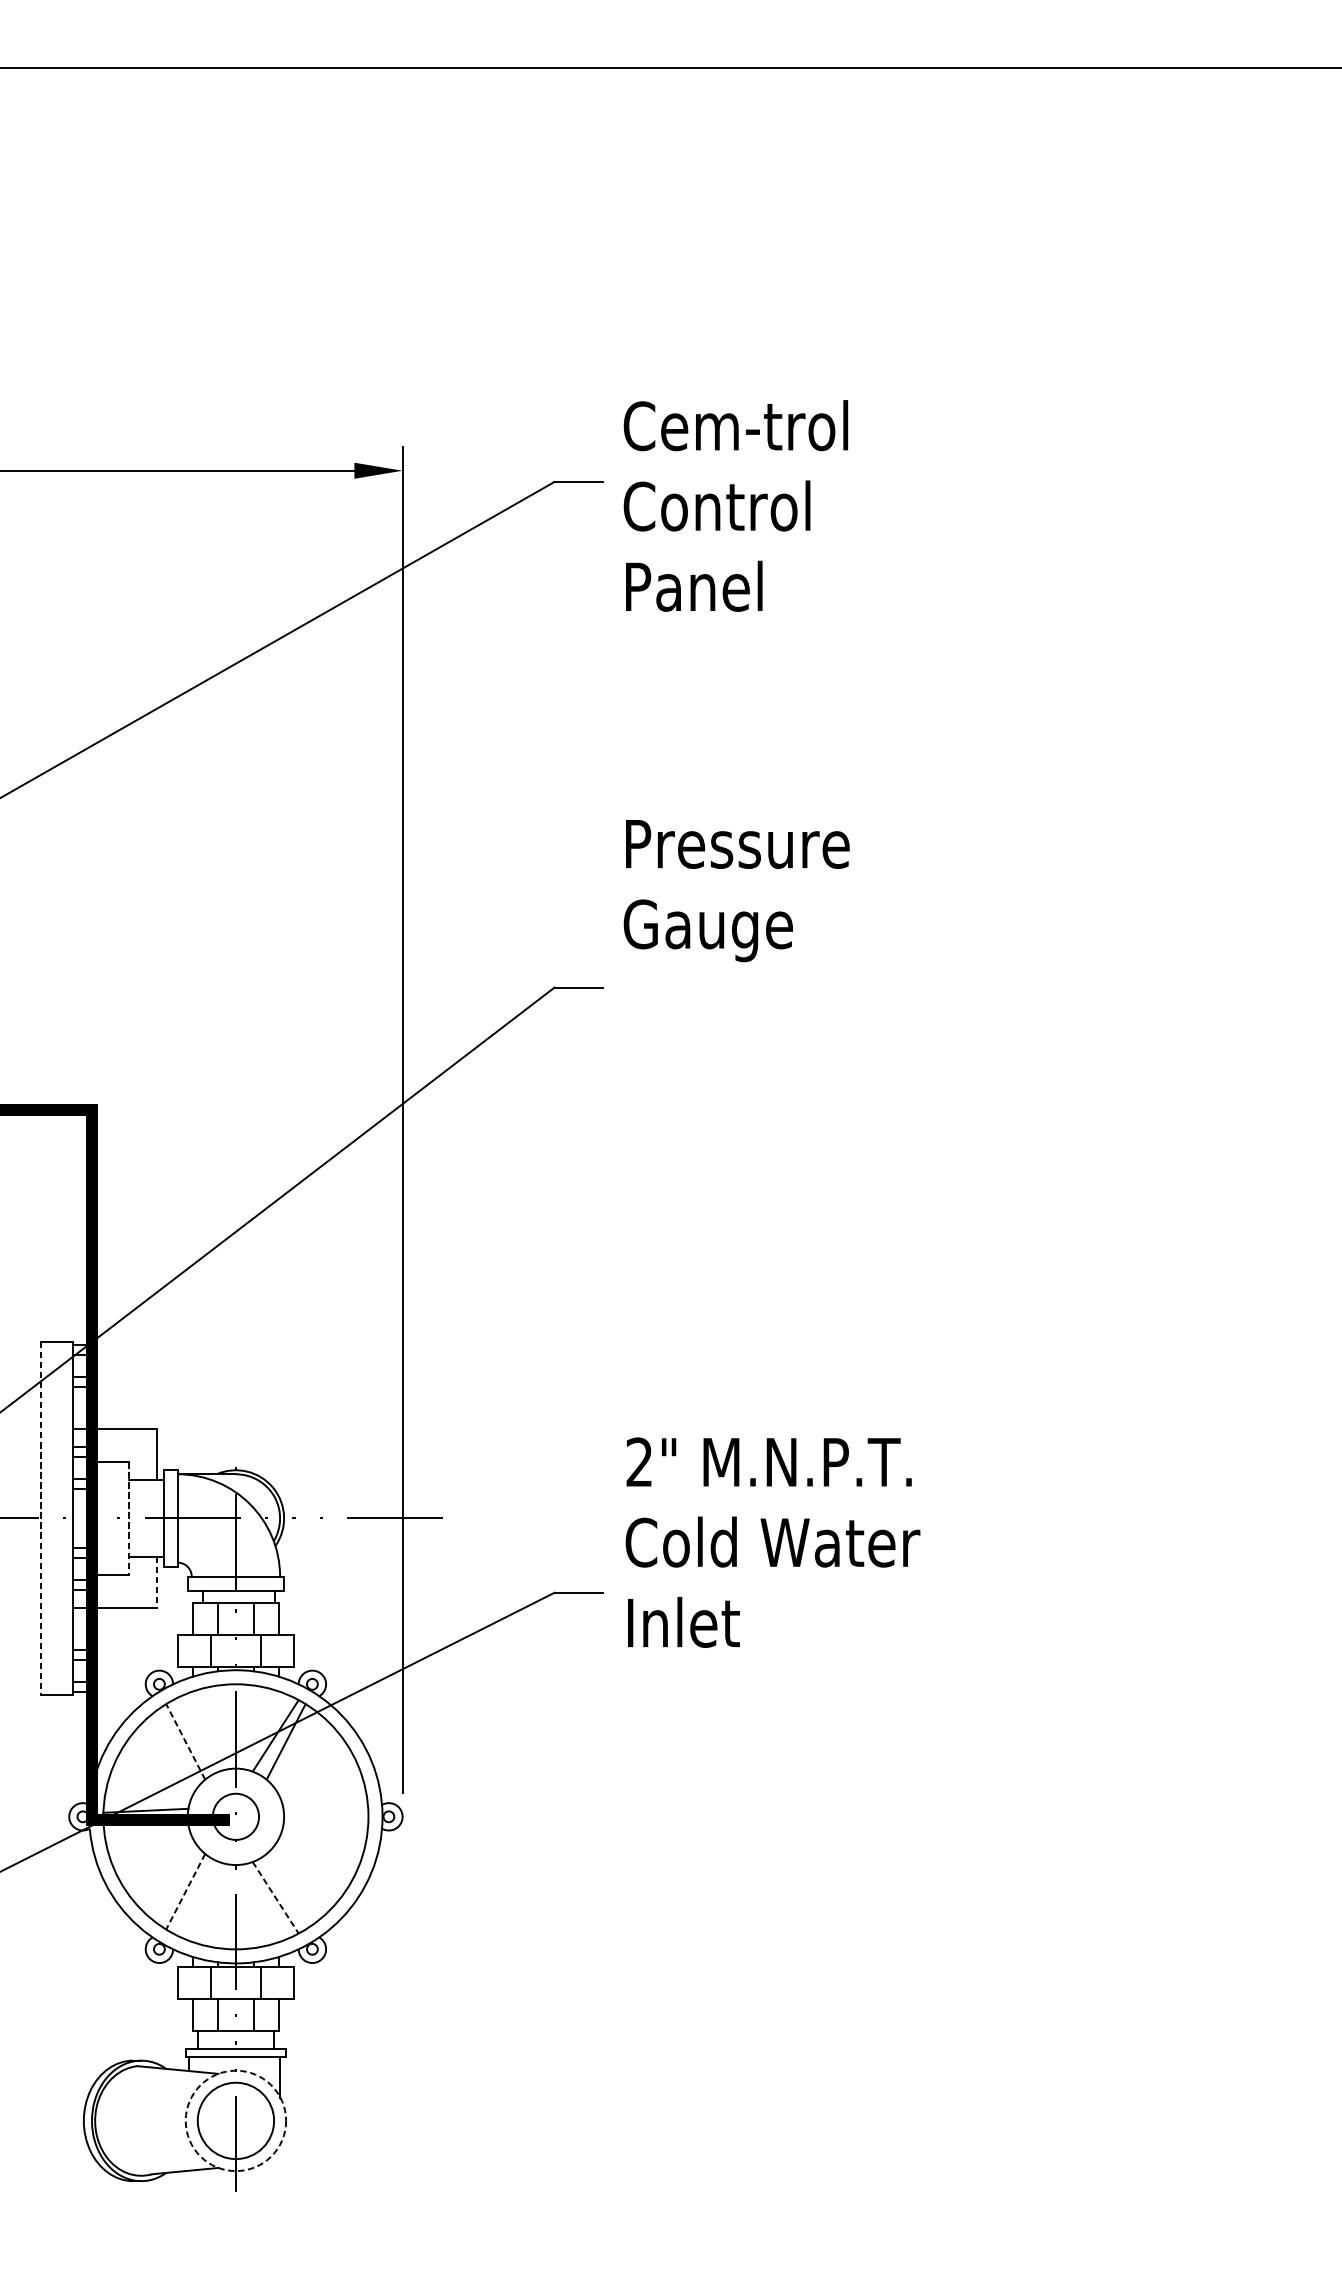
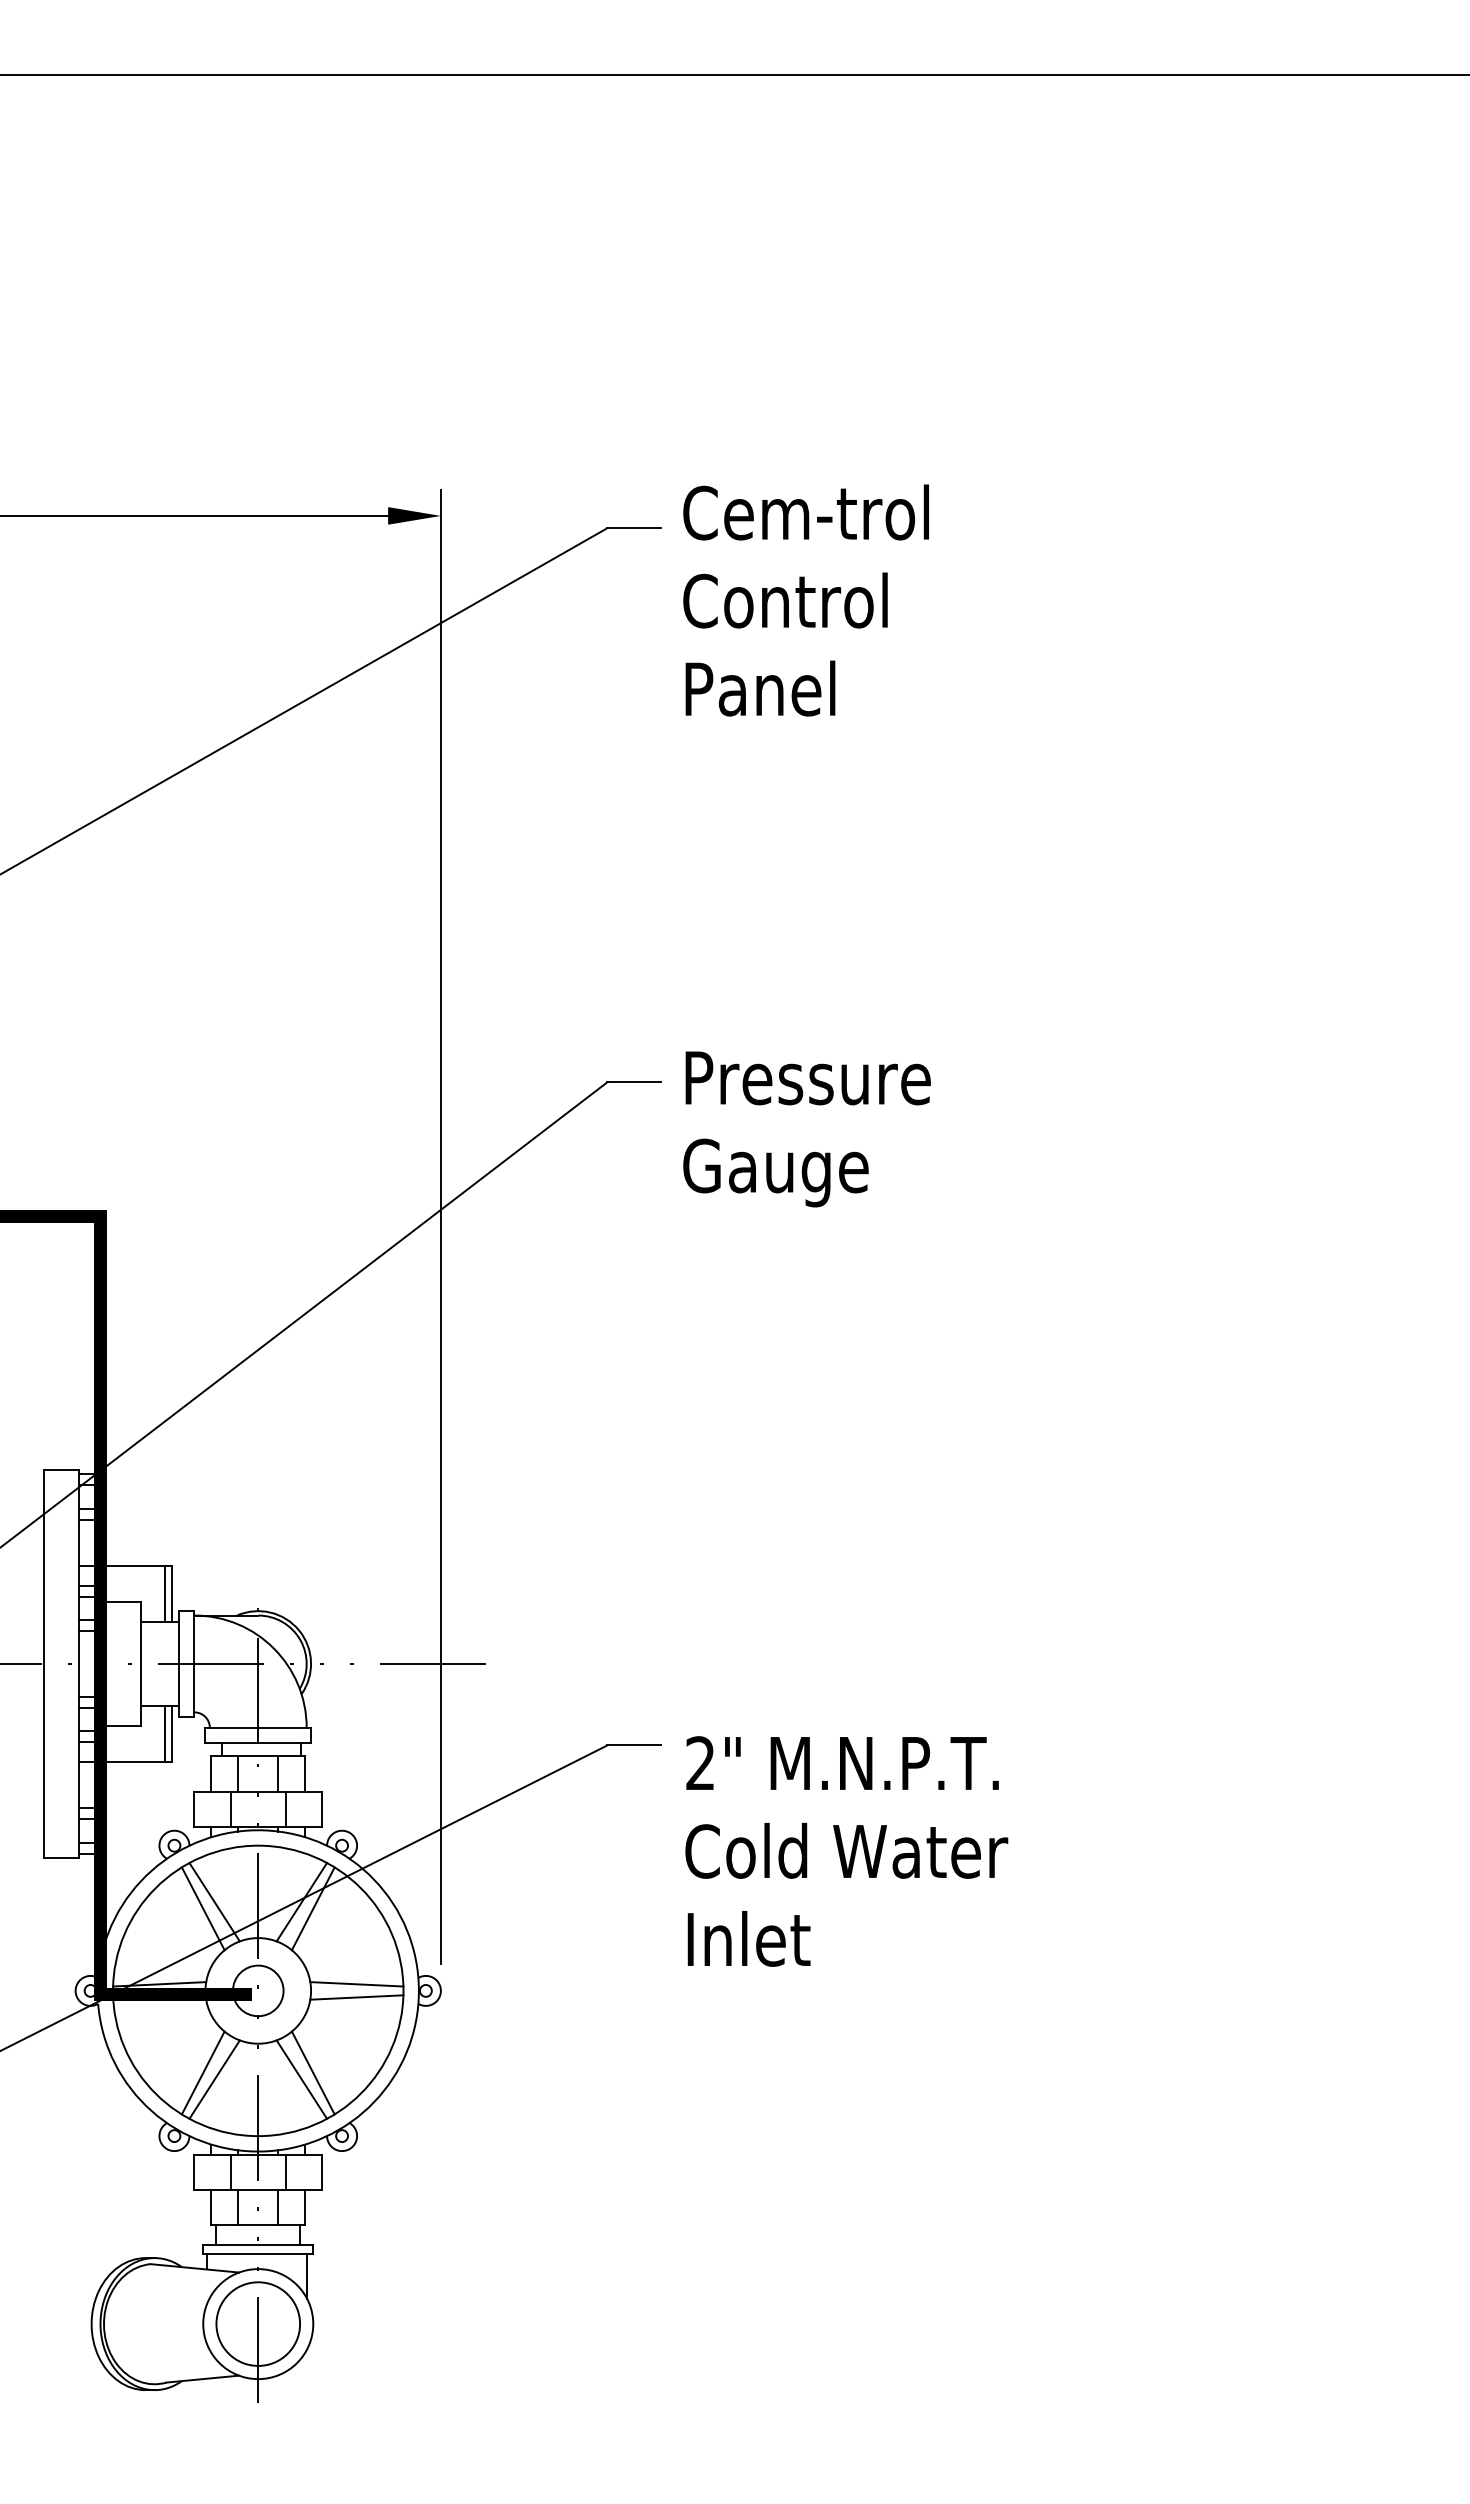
text: (735, 505) -> (805, 600), moved
text: (736, 891) -> (806, 1129), moved
line: (150, 1454) -> (164, 1593), added
line: (40, 1518) -> (44, 1663), dashed -> solid
line: (128, 1518) -> (140, 1663), dashed -> solid
text: (772, 1542) -> (846, 1851), moved
line: (150, 1581) -> (164, 1733), added
line: (157, 1582) -> (172, 1734), dashed -> solid
line: (195, 1735) -> (214, 1901), added
line: (185, 1741) -> (203, 1908), dashed -> solid
line: (325, 1810) -> (356, 1984), added
line: (325, 1822) -> (356, 1997), added
line: (285, 1891) -> (312, 2072), added
line: (185, 1892) -> (203, 2073), dashed -> solid
line: (195, 1897) -> (214, 2079), added
line: (275, 1897) -> (301, 2079), dashed -> solid
circle: (236, 2121) -> (258, 2324), dashed -> solid

